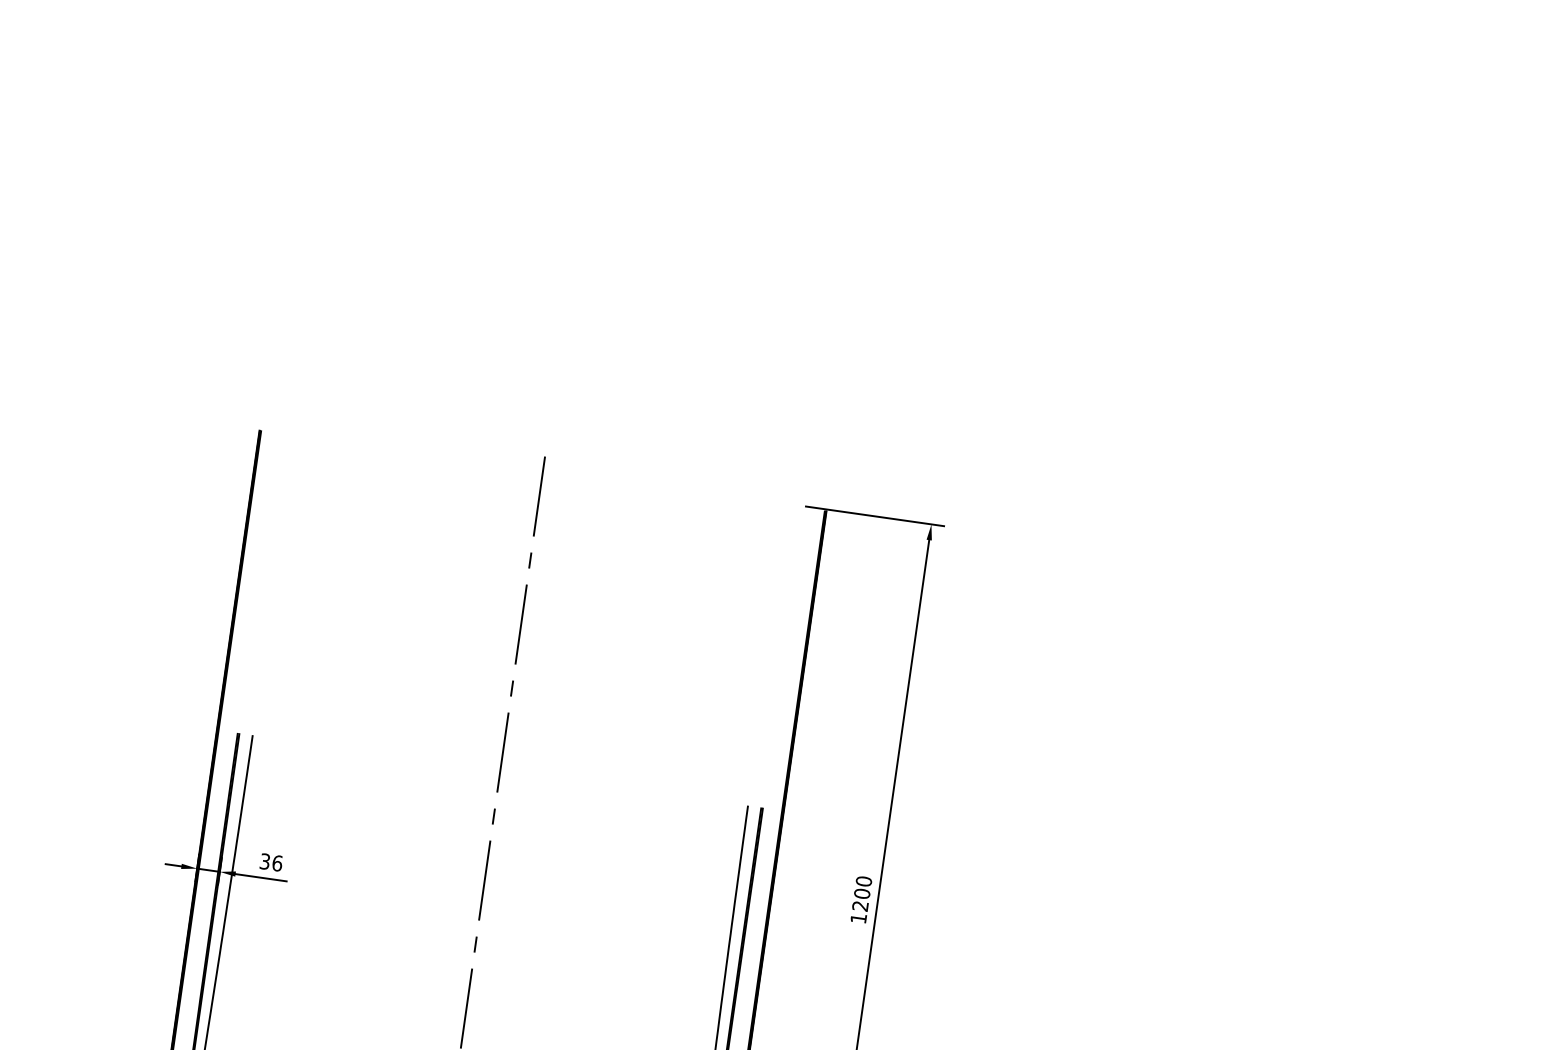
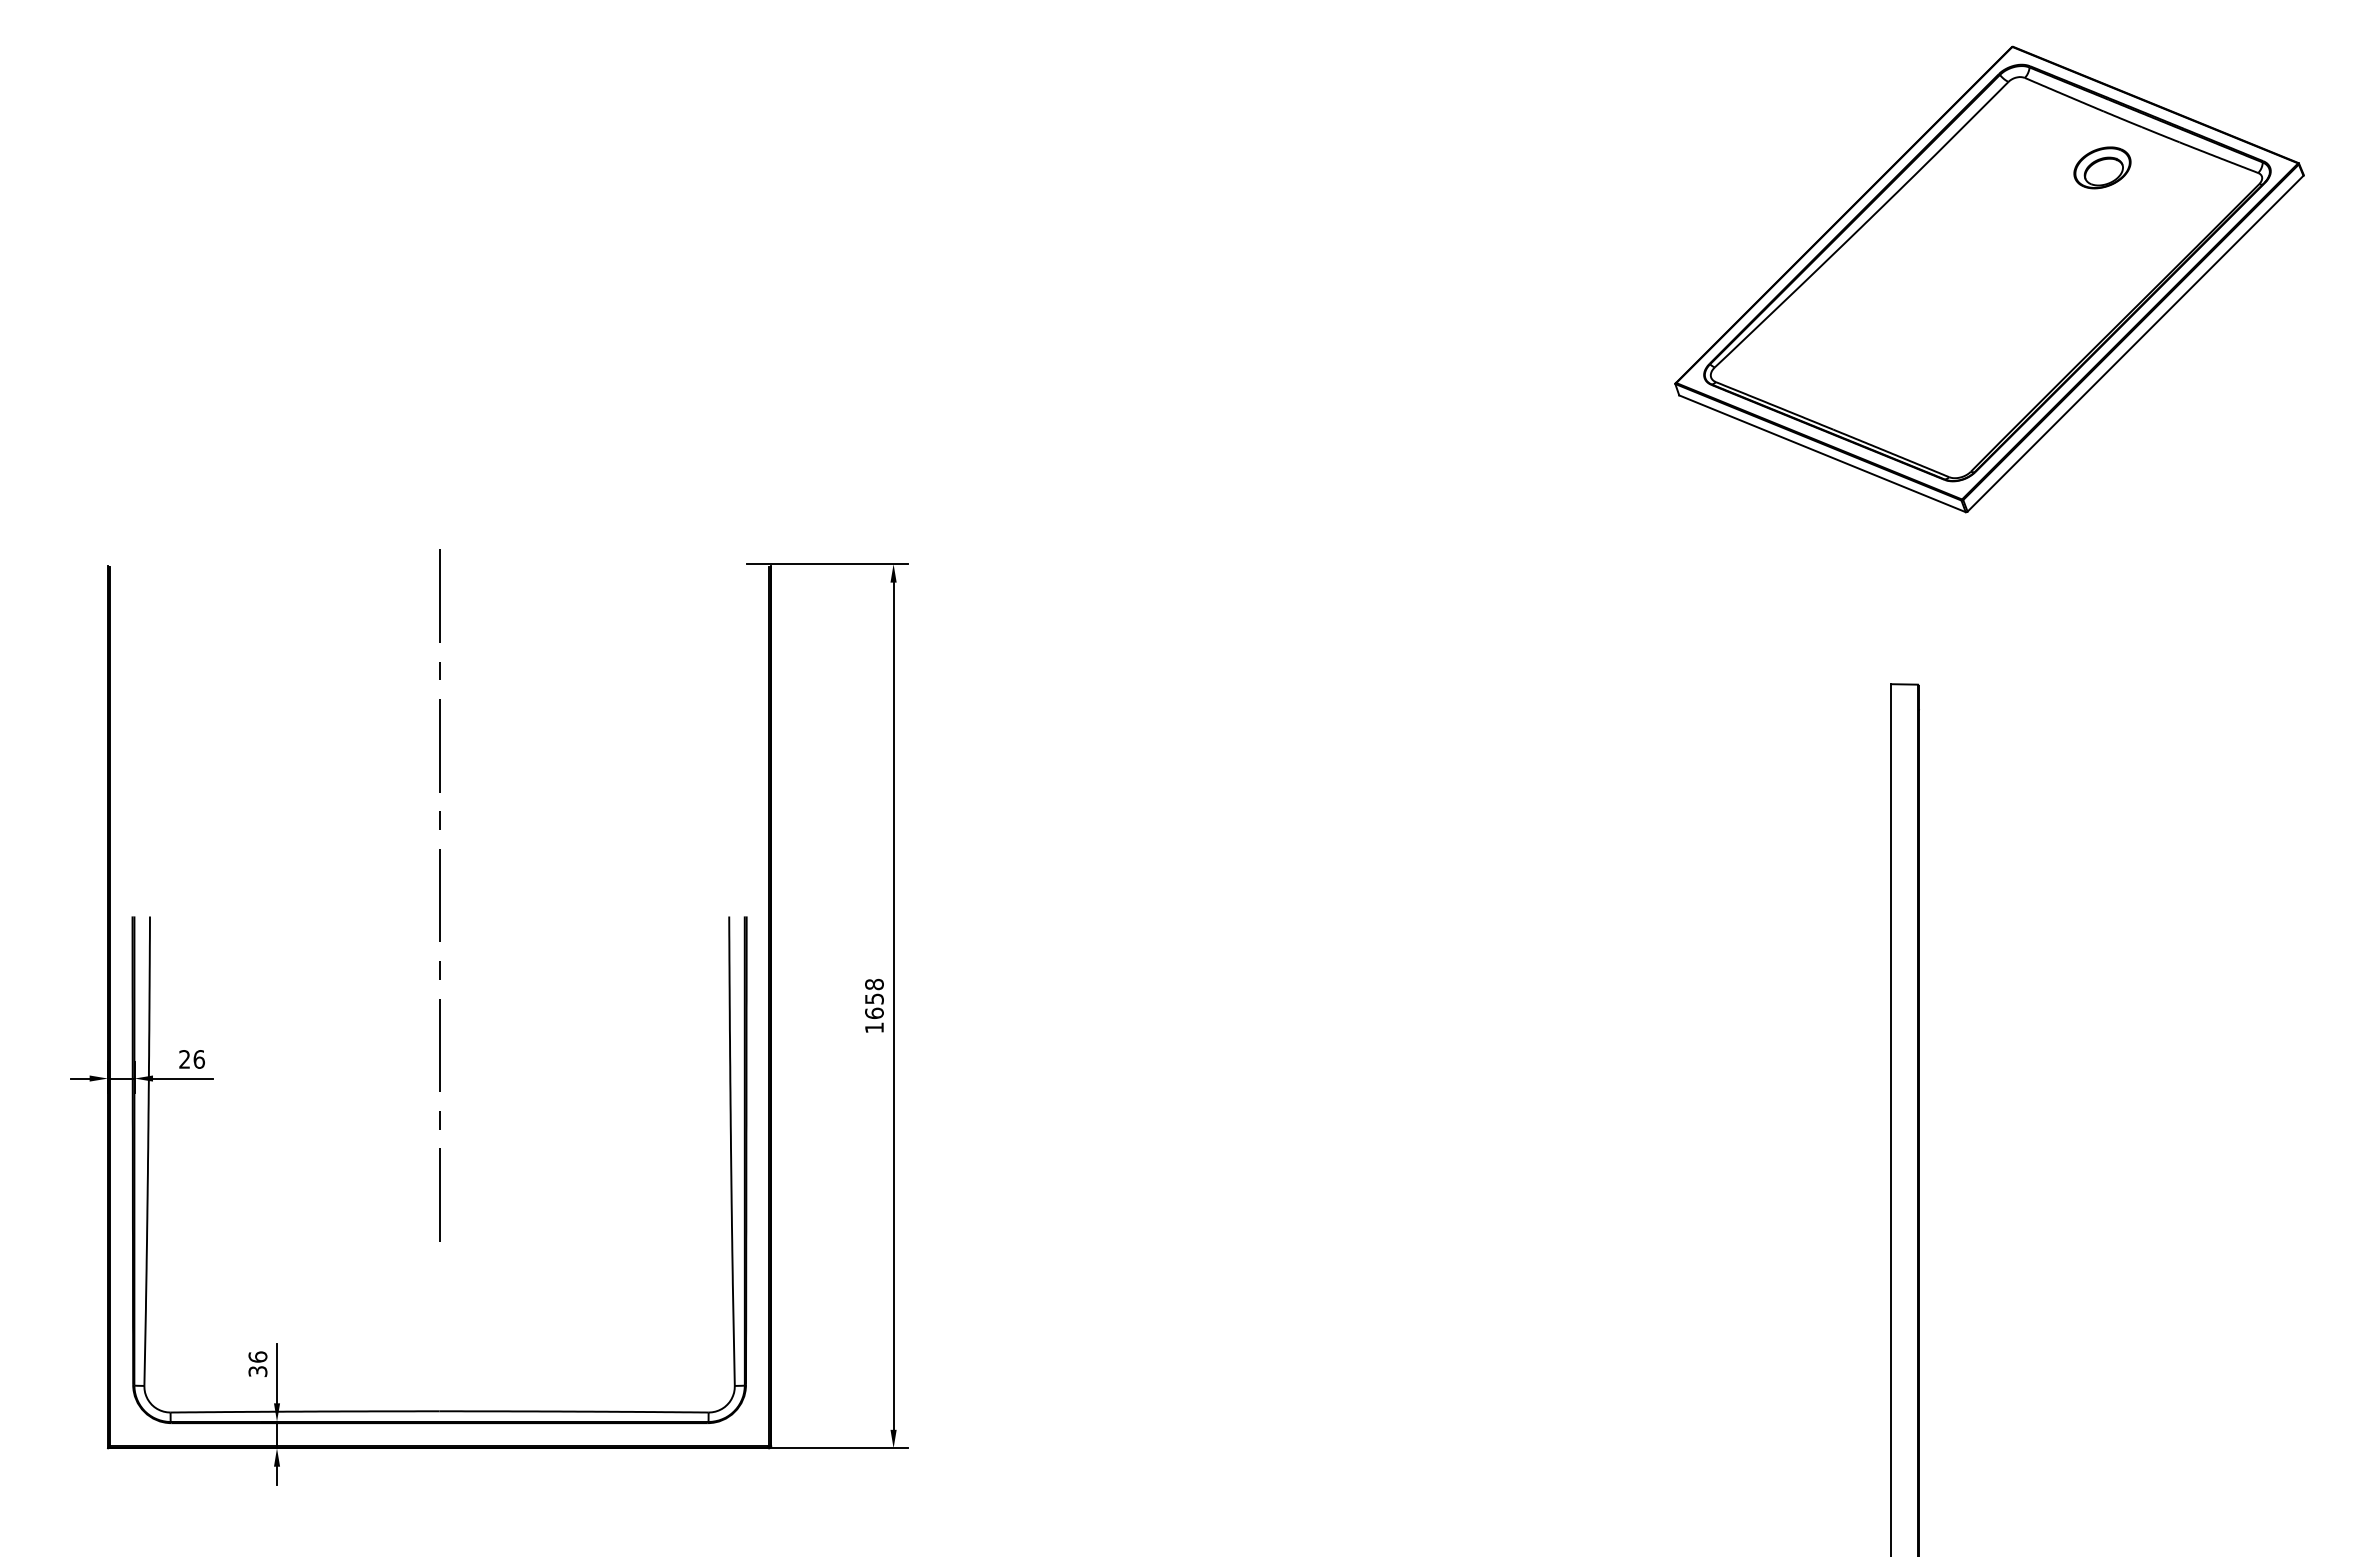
text: (264, 861) -> (184, 1059), 36 -> 26
text: (862, 893) -> (874, 998), 1200 -> 1658

